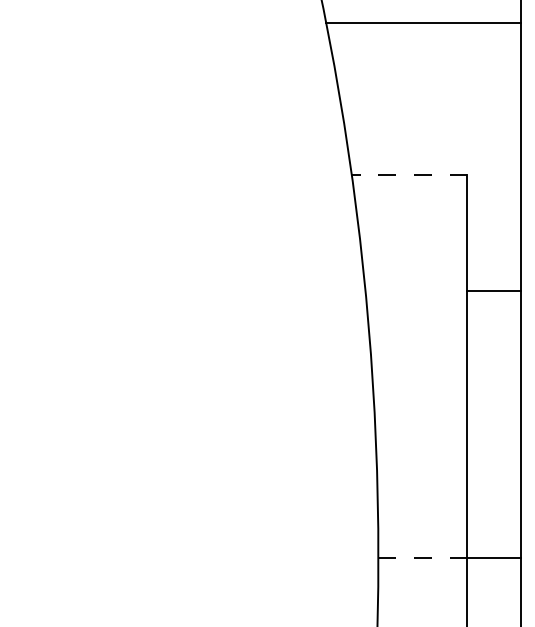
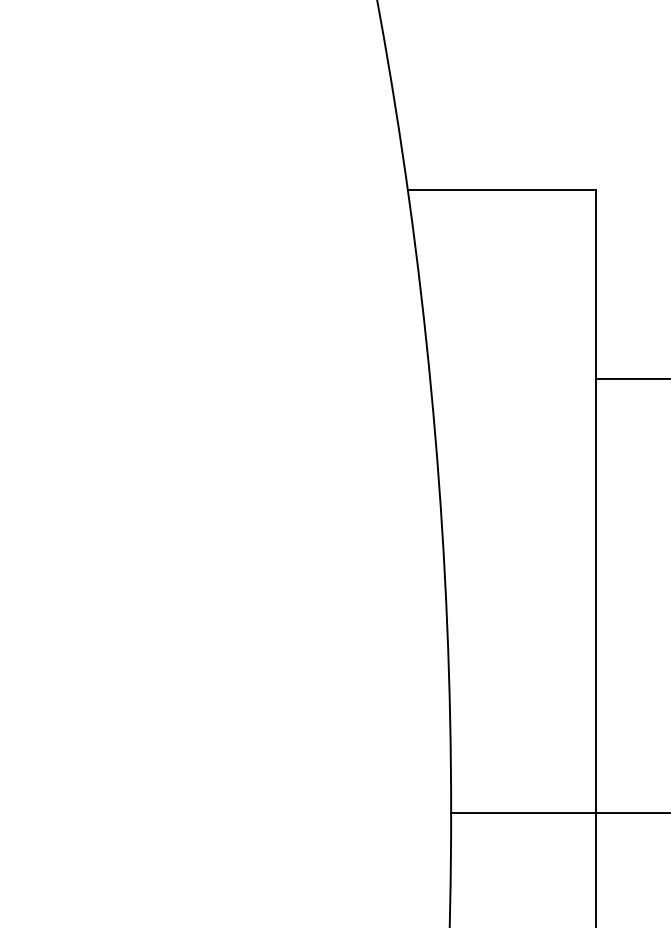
line: (409, 174) -> (501, 189), dashed -> solid
line: (422, 557) -> (522, 812), dashed -> solid

